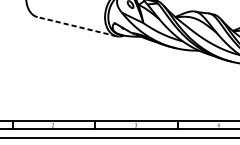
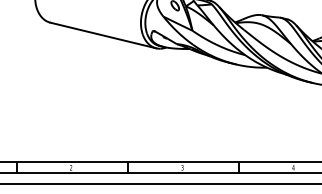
line: (76, 26) -> (102, 35), dashed -> solid

